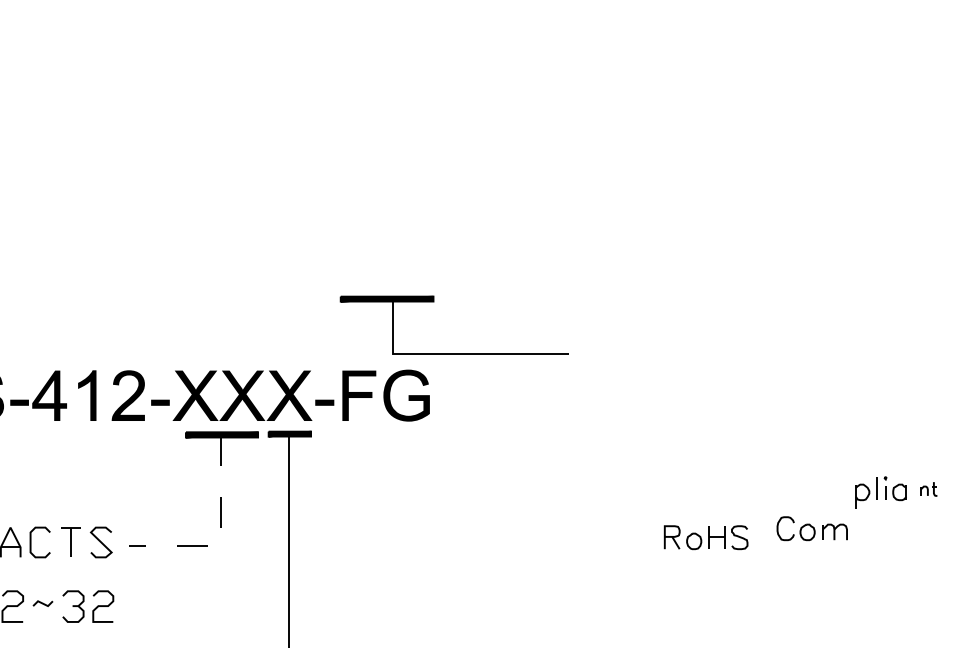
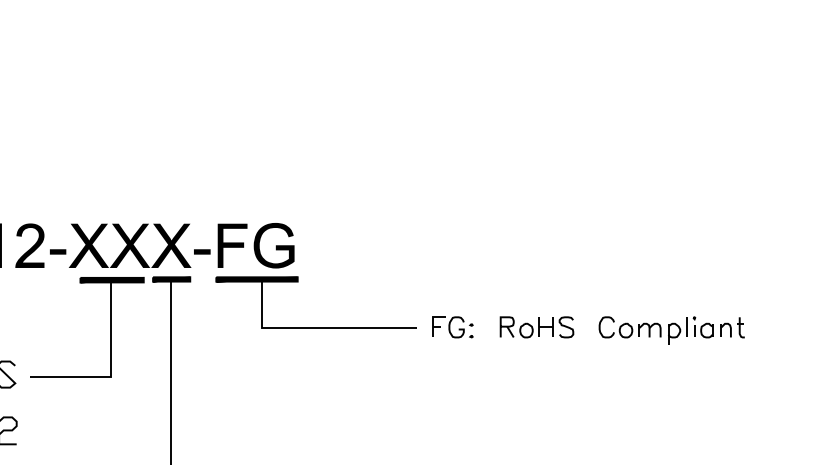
part: (453, 353) -> (315, 327), moved
part: (609, 488) -> (452, 327), added
part: (928, 489) -> (732, 328), size x1.67
part: (811, 528) -> (629, 327), moved
line: (220, 537) -> (110, 370), dashed -> solid
part: (705, 537) -> (536, 327), moved

